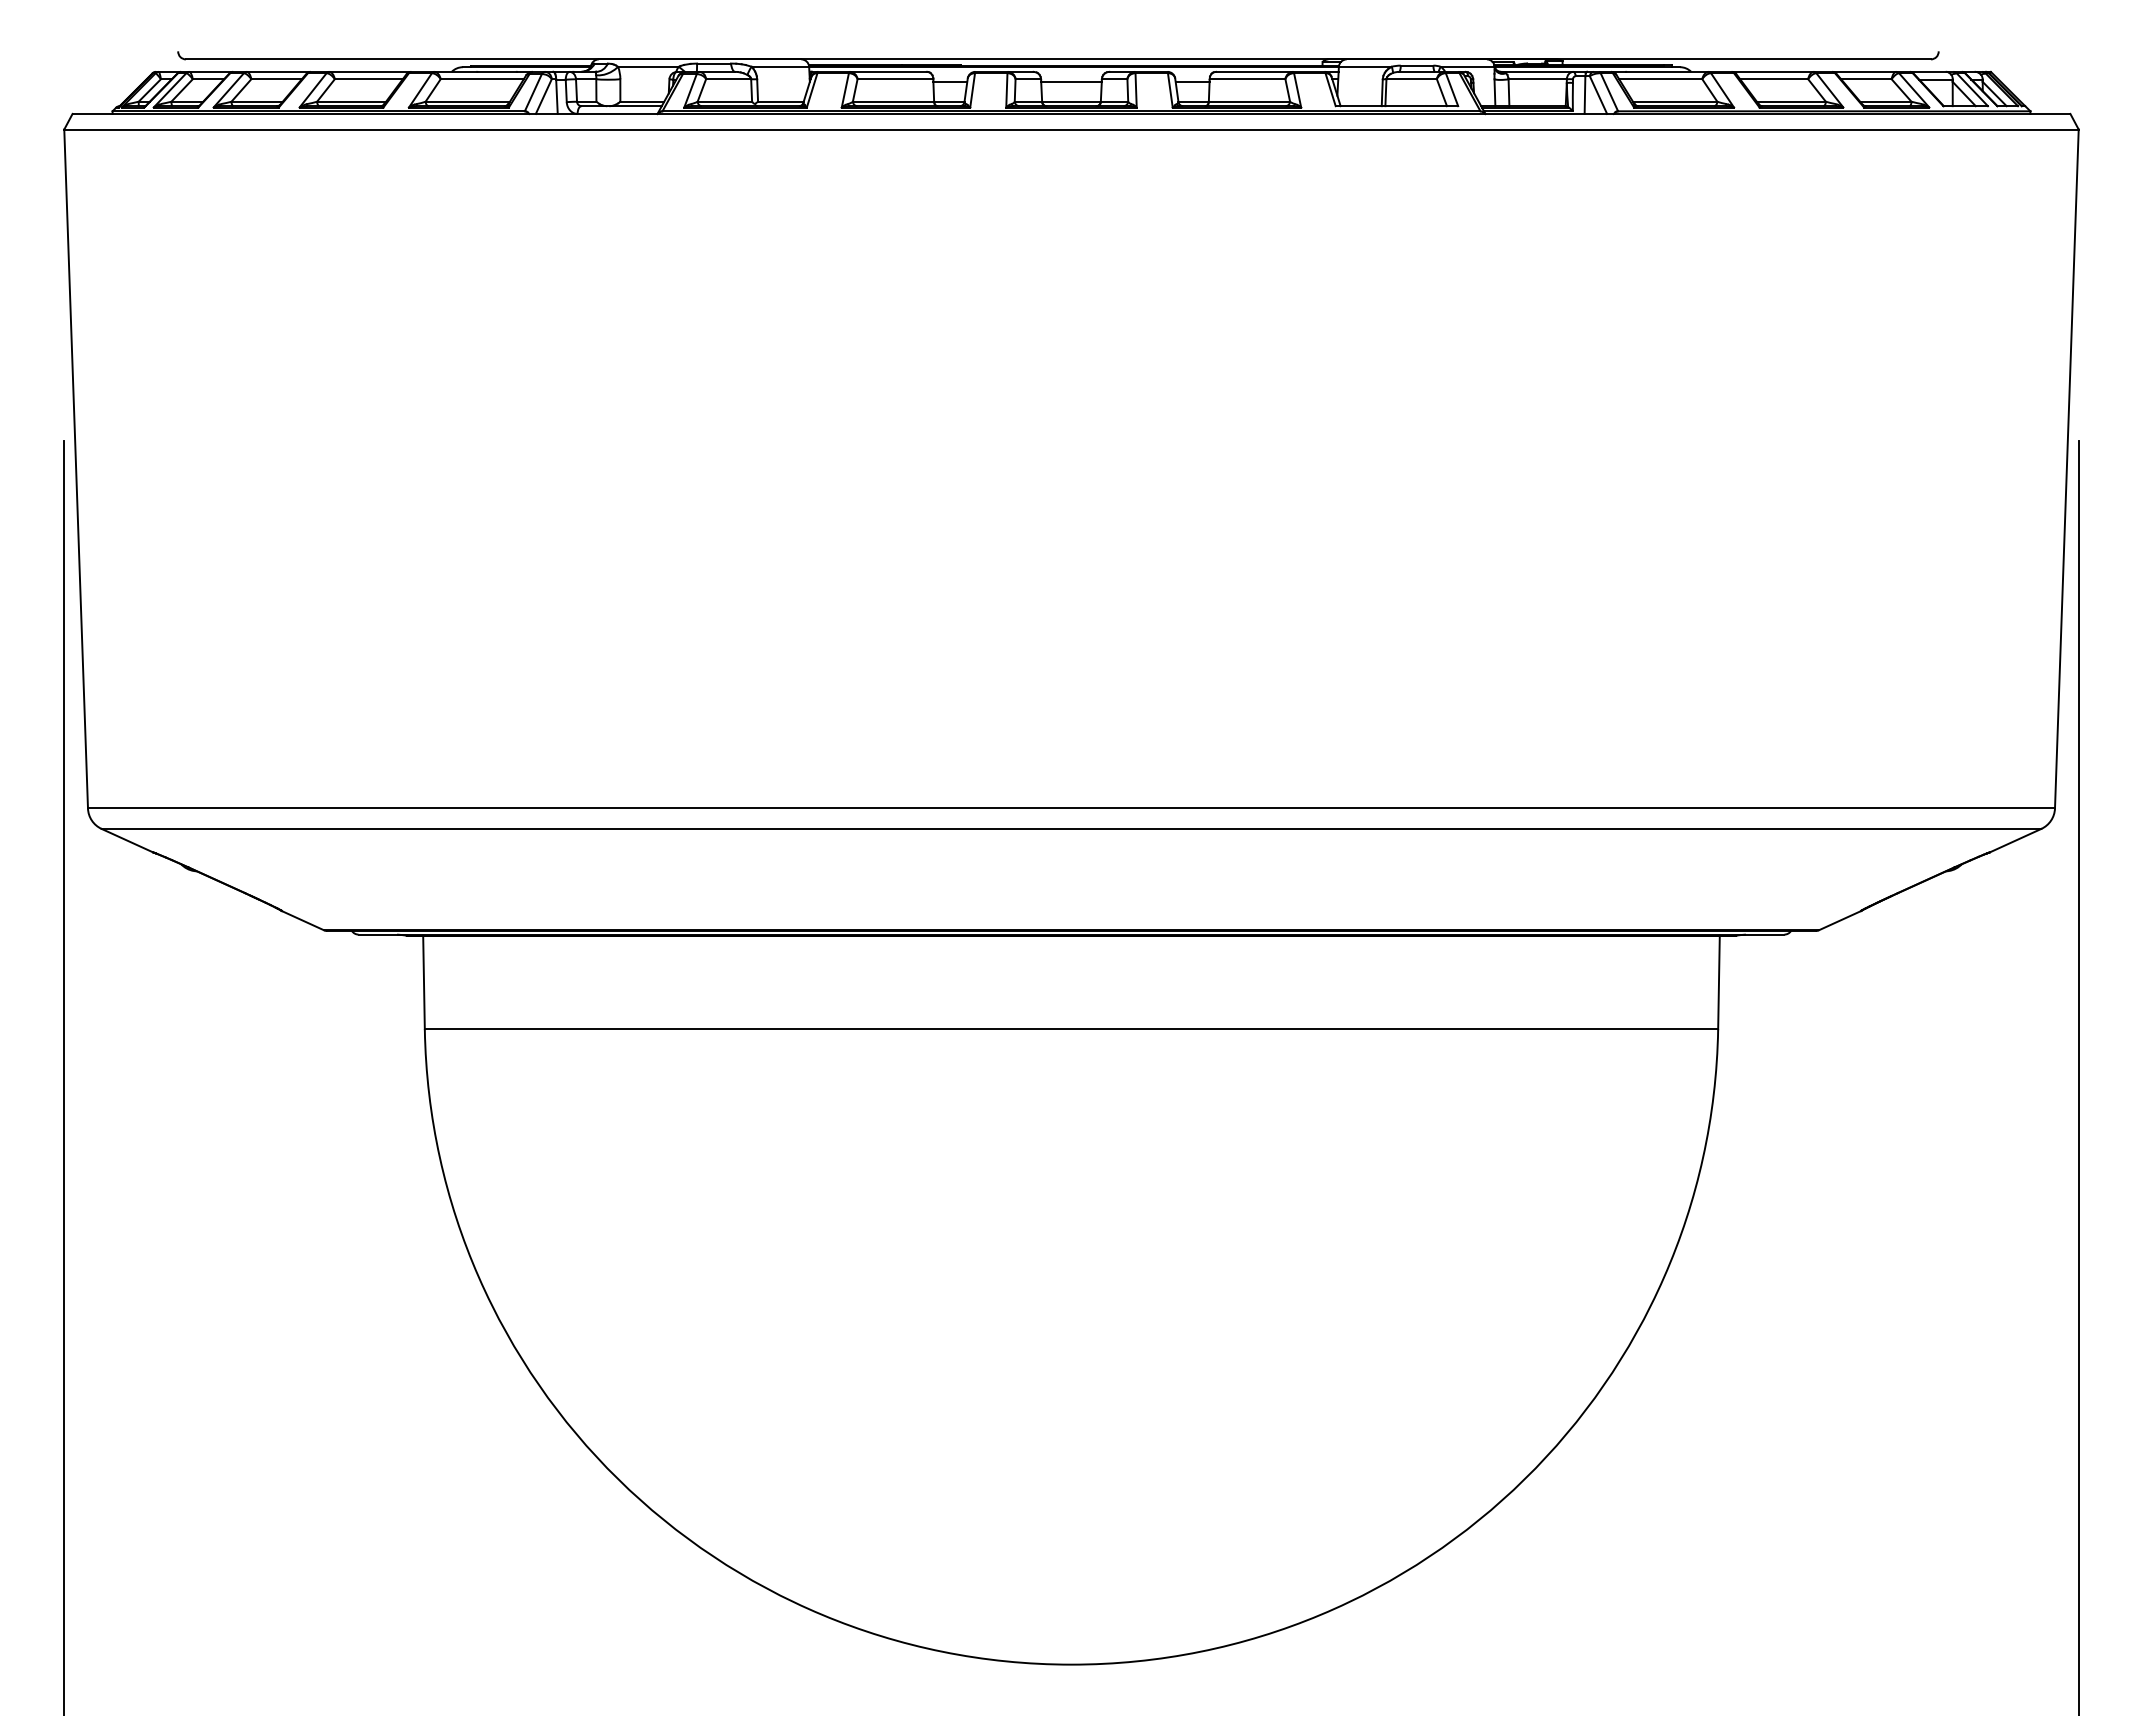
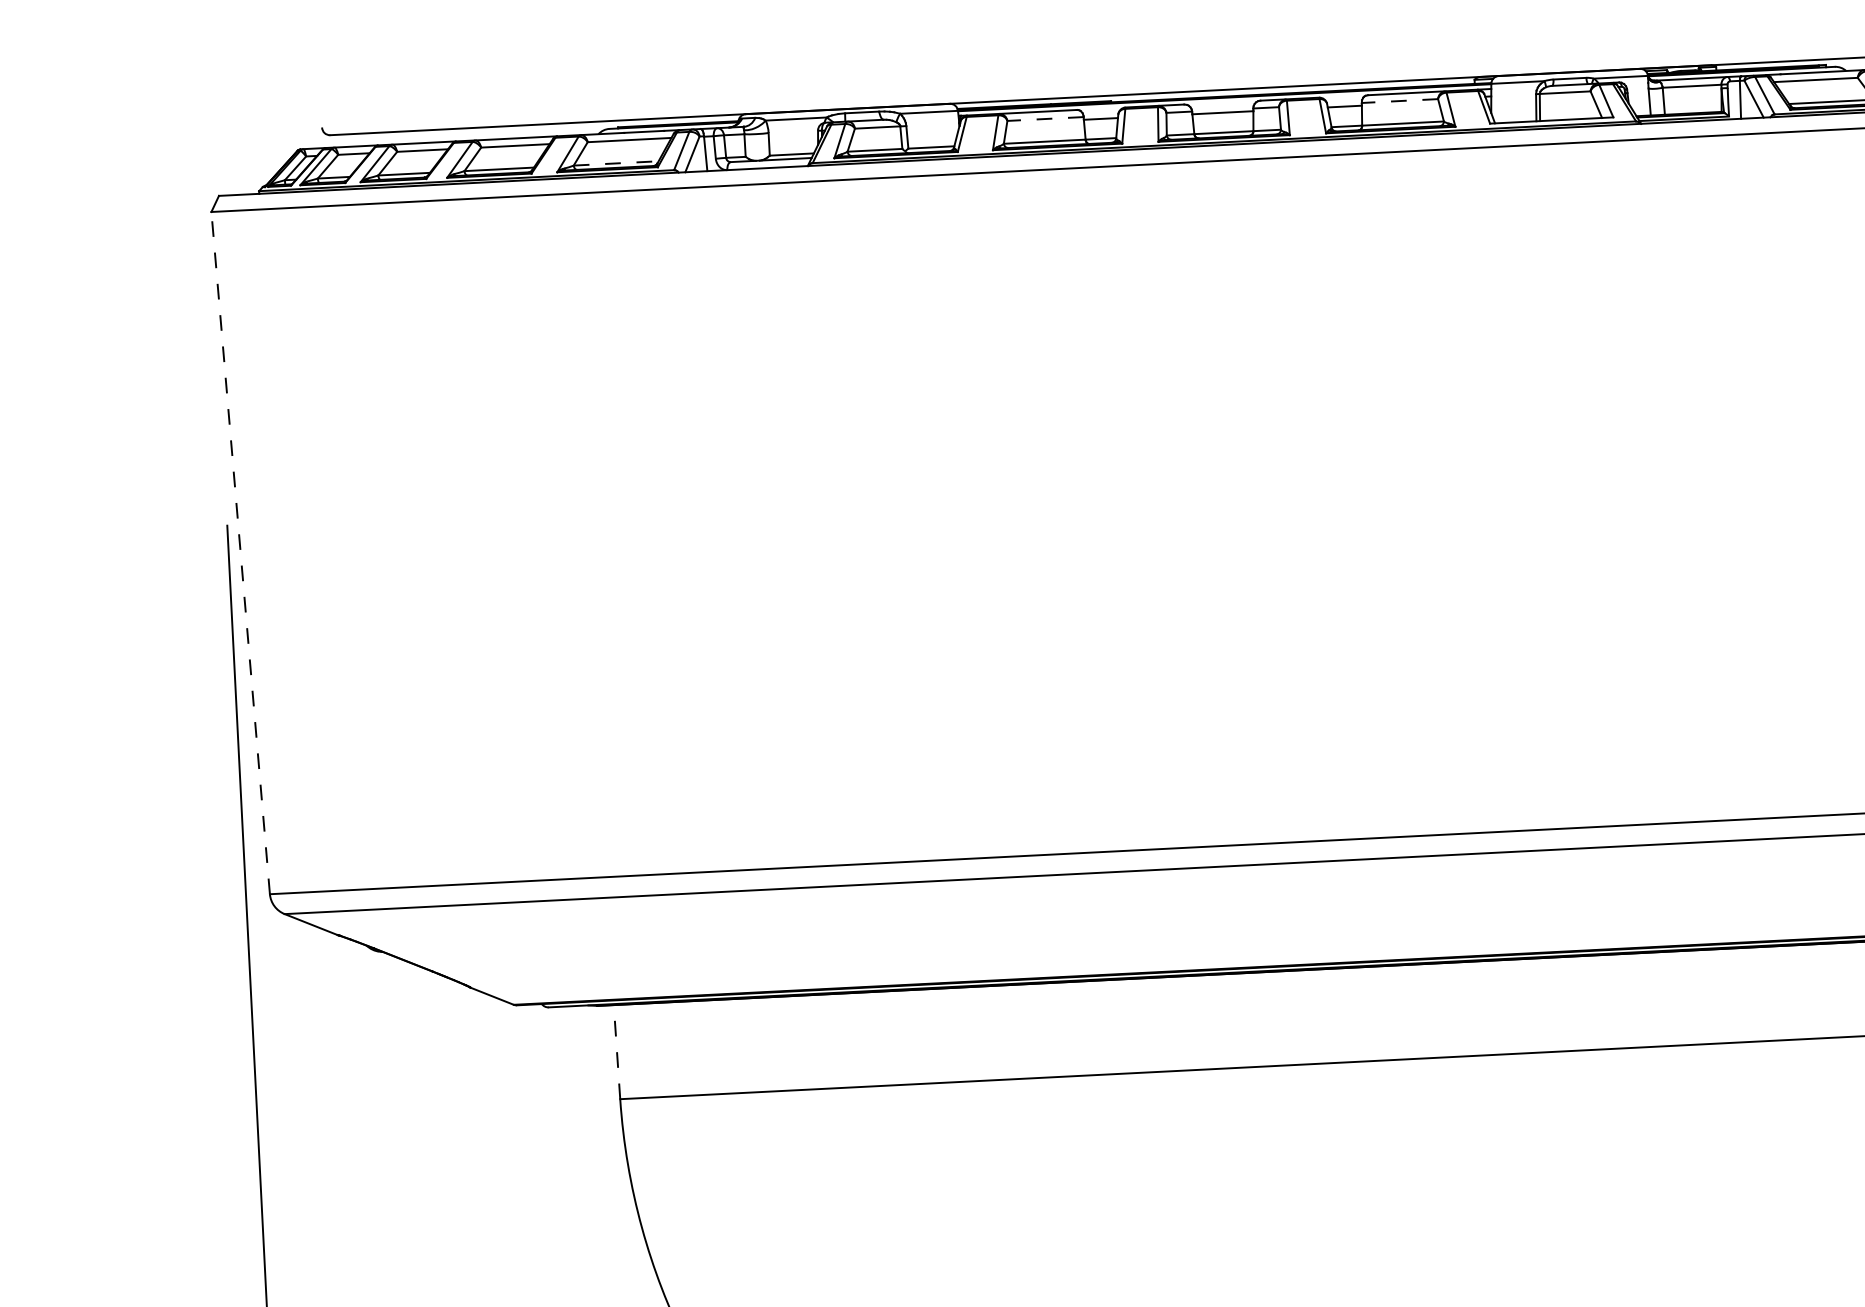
line: (895, 79) -> (1045, 119), solid -> dashed
line: (1247, 79) -> (1399, 101), solid -> dashed
line: (468, 101) -> (616, 163), solid -> dashed
line: (76, 469) -> (241, 553), solid -> dashed
line: (424, 982) -> (617, 1052), solid -> dashed

